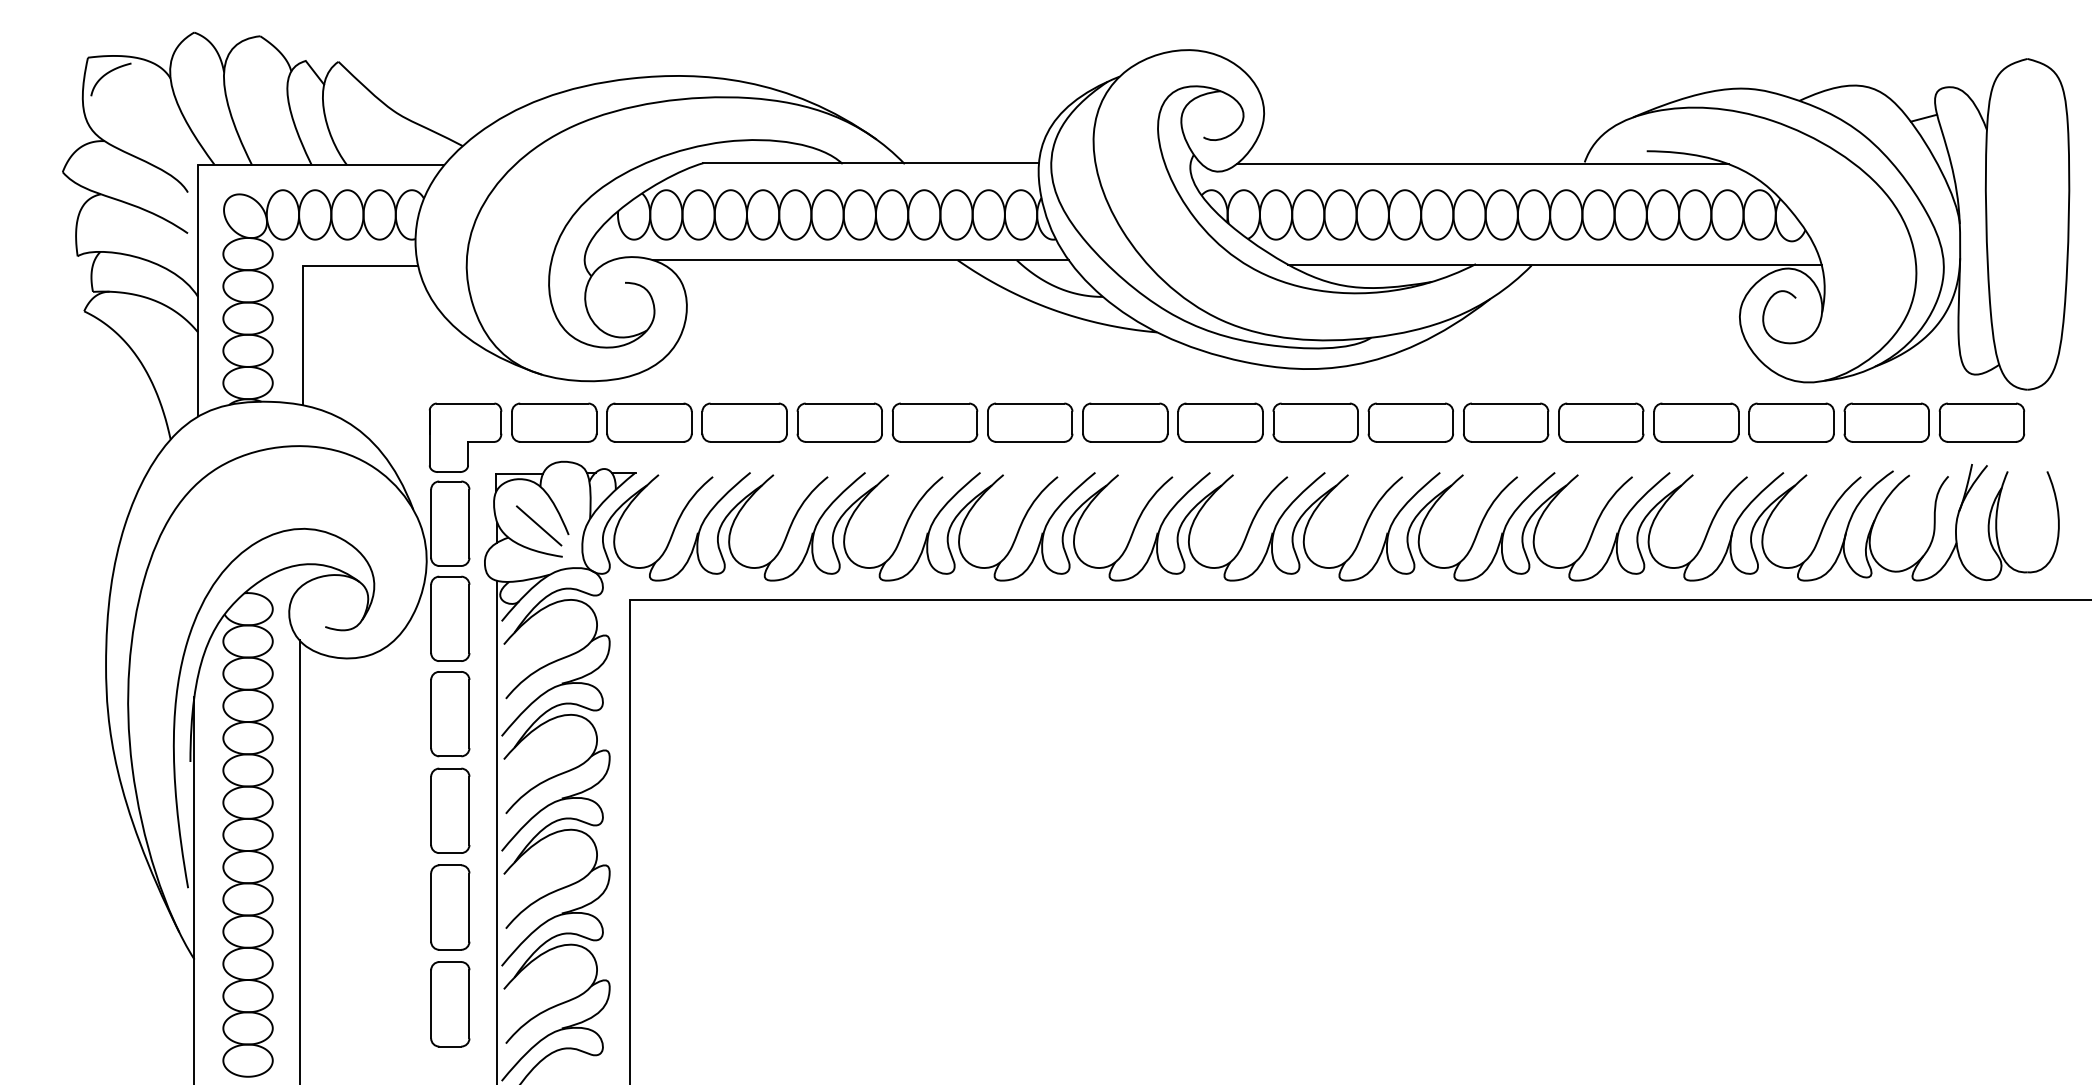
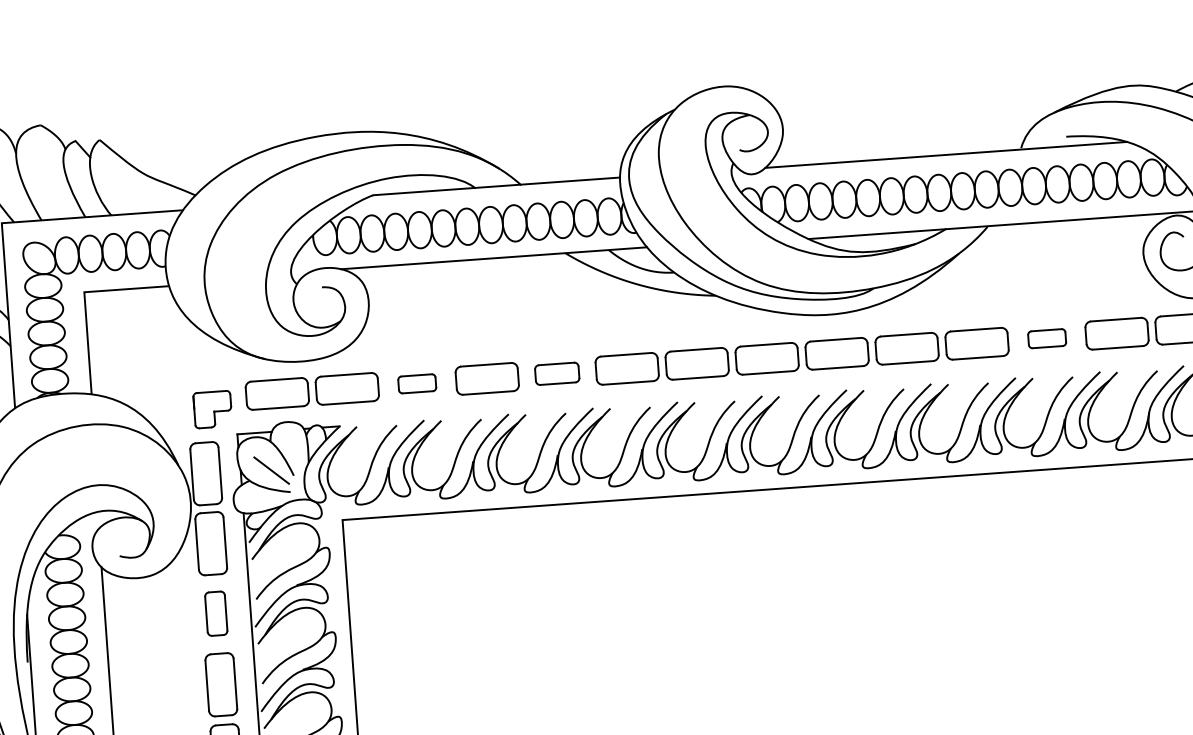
part: (744, 422) -> (417, 383), size x0.6
part: (934, 422) -> (556, 373), size x0.7
part: (1601, 422) -> (1047, 338), size x0.6
part: (465, 437) -> (212, 409), size x0.7
part: (450, 714) -> (216, 613), size x0.7

